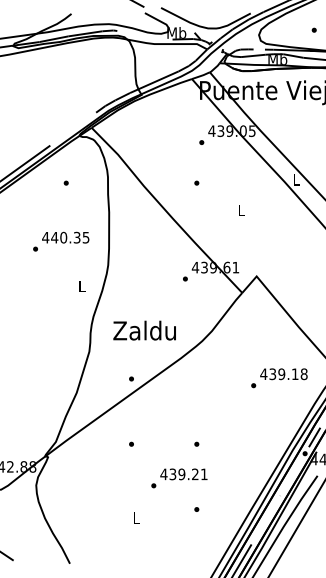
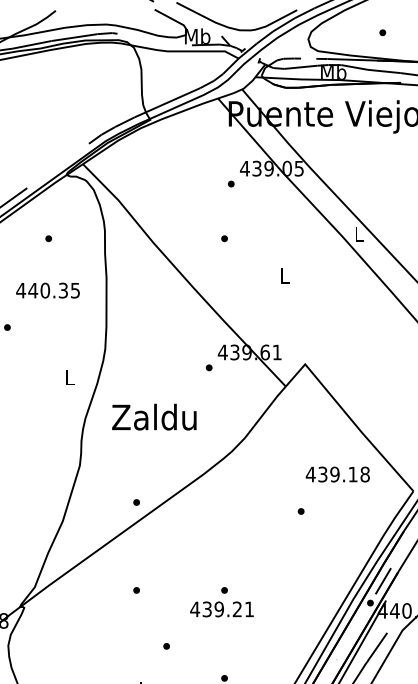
text: (65, 237) -> (47, 290), moved
text: (144, 330) -> (154, 416), moved
text: (283, 374) -> (337, 474), moved
text: (183, 474) -> (221, 609), moved

